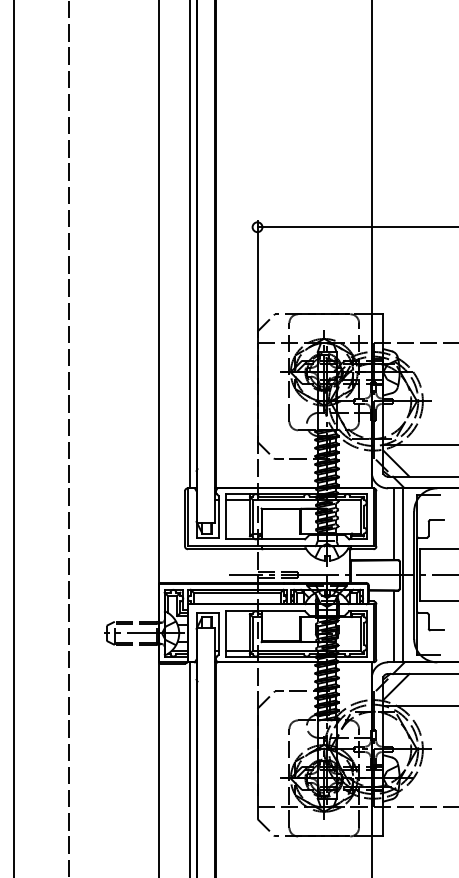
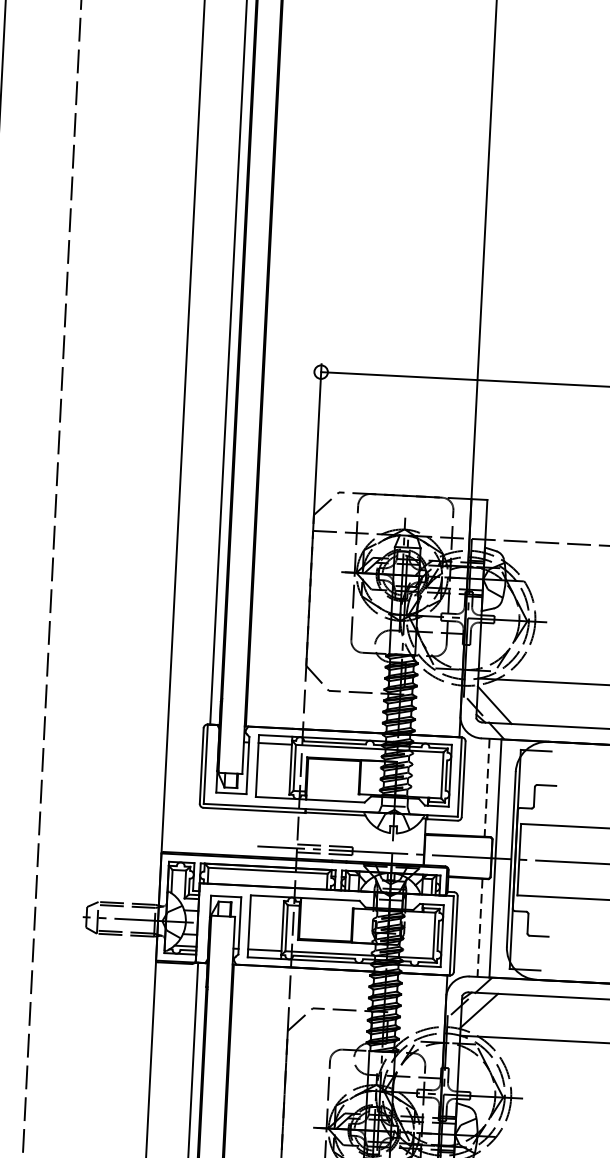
line: (393, 524) -> (486, 788), solid -> dashed
line: (393, 626) -> (479, 927), solid -> dashed

